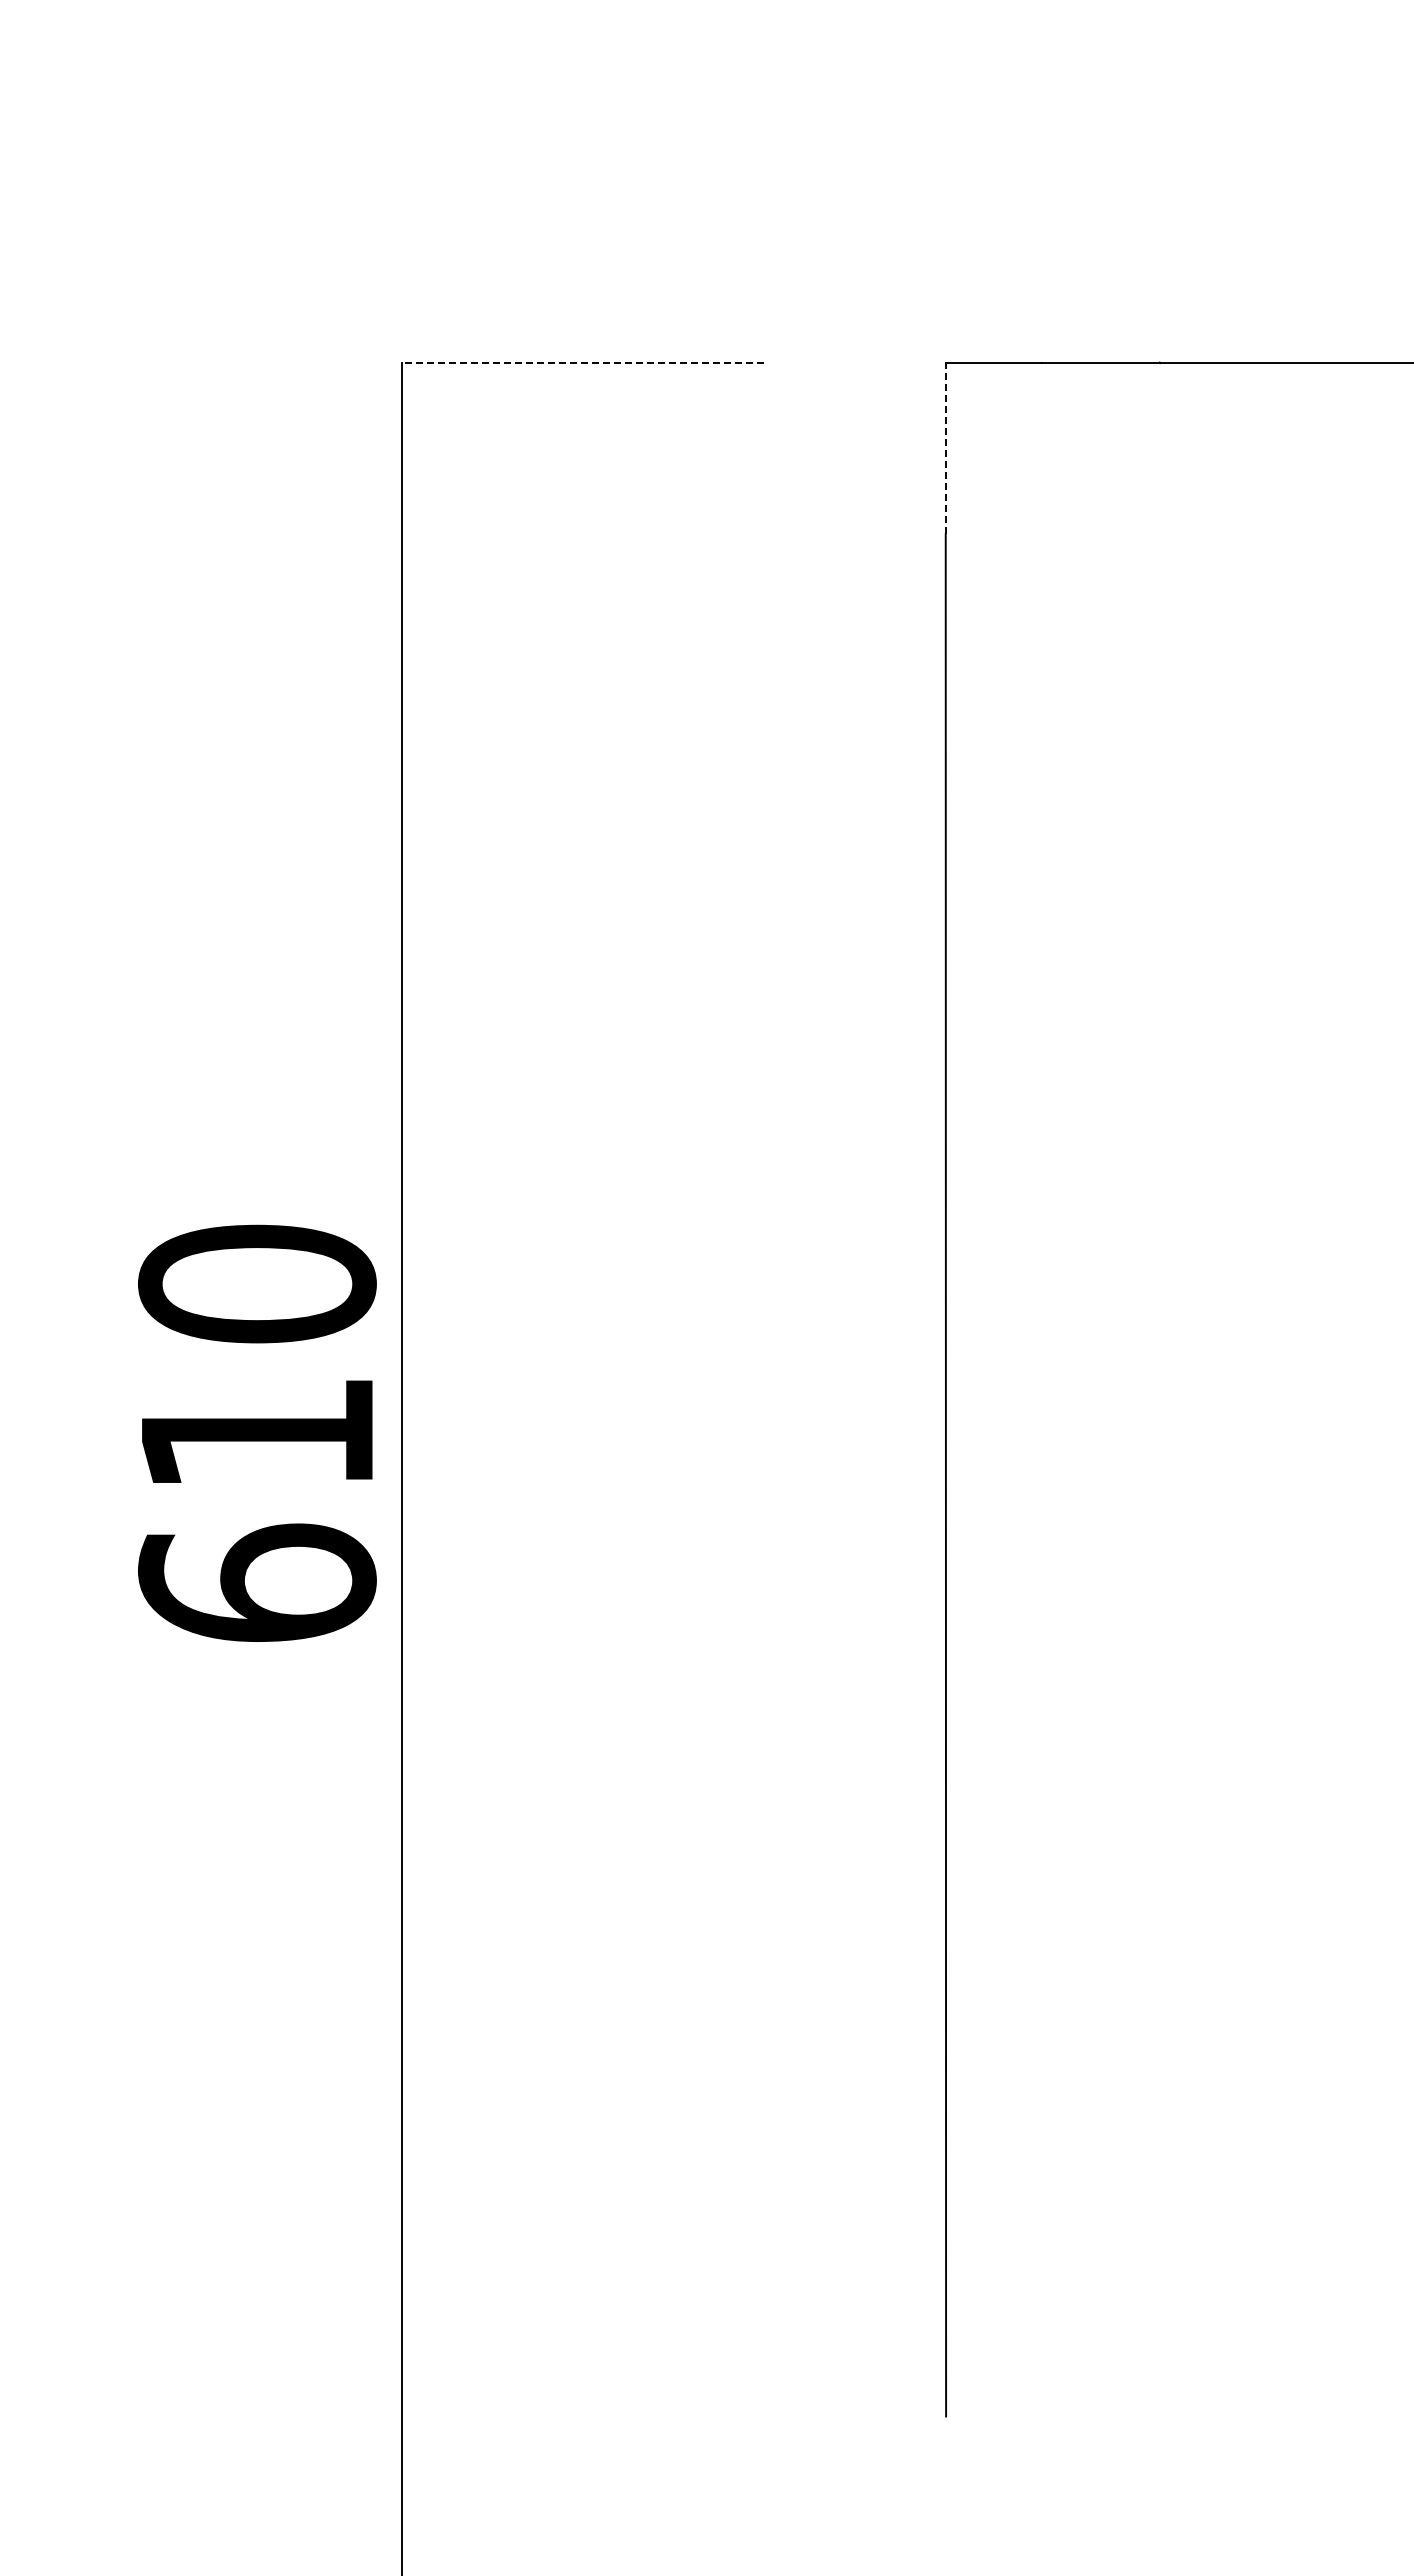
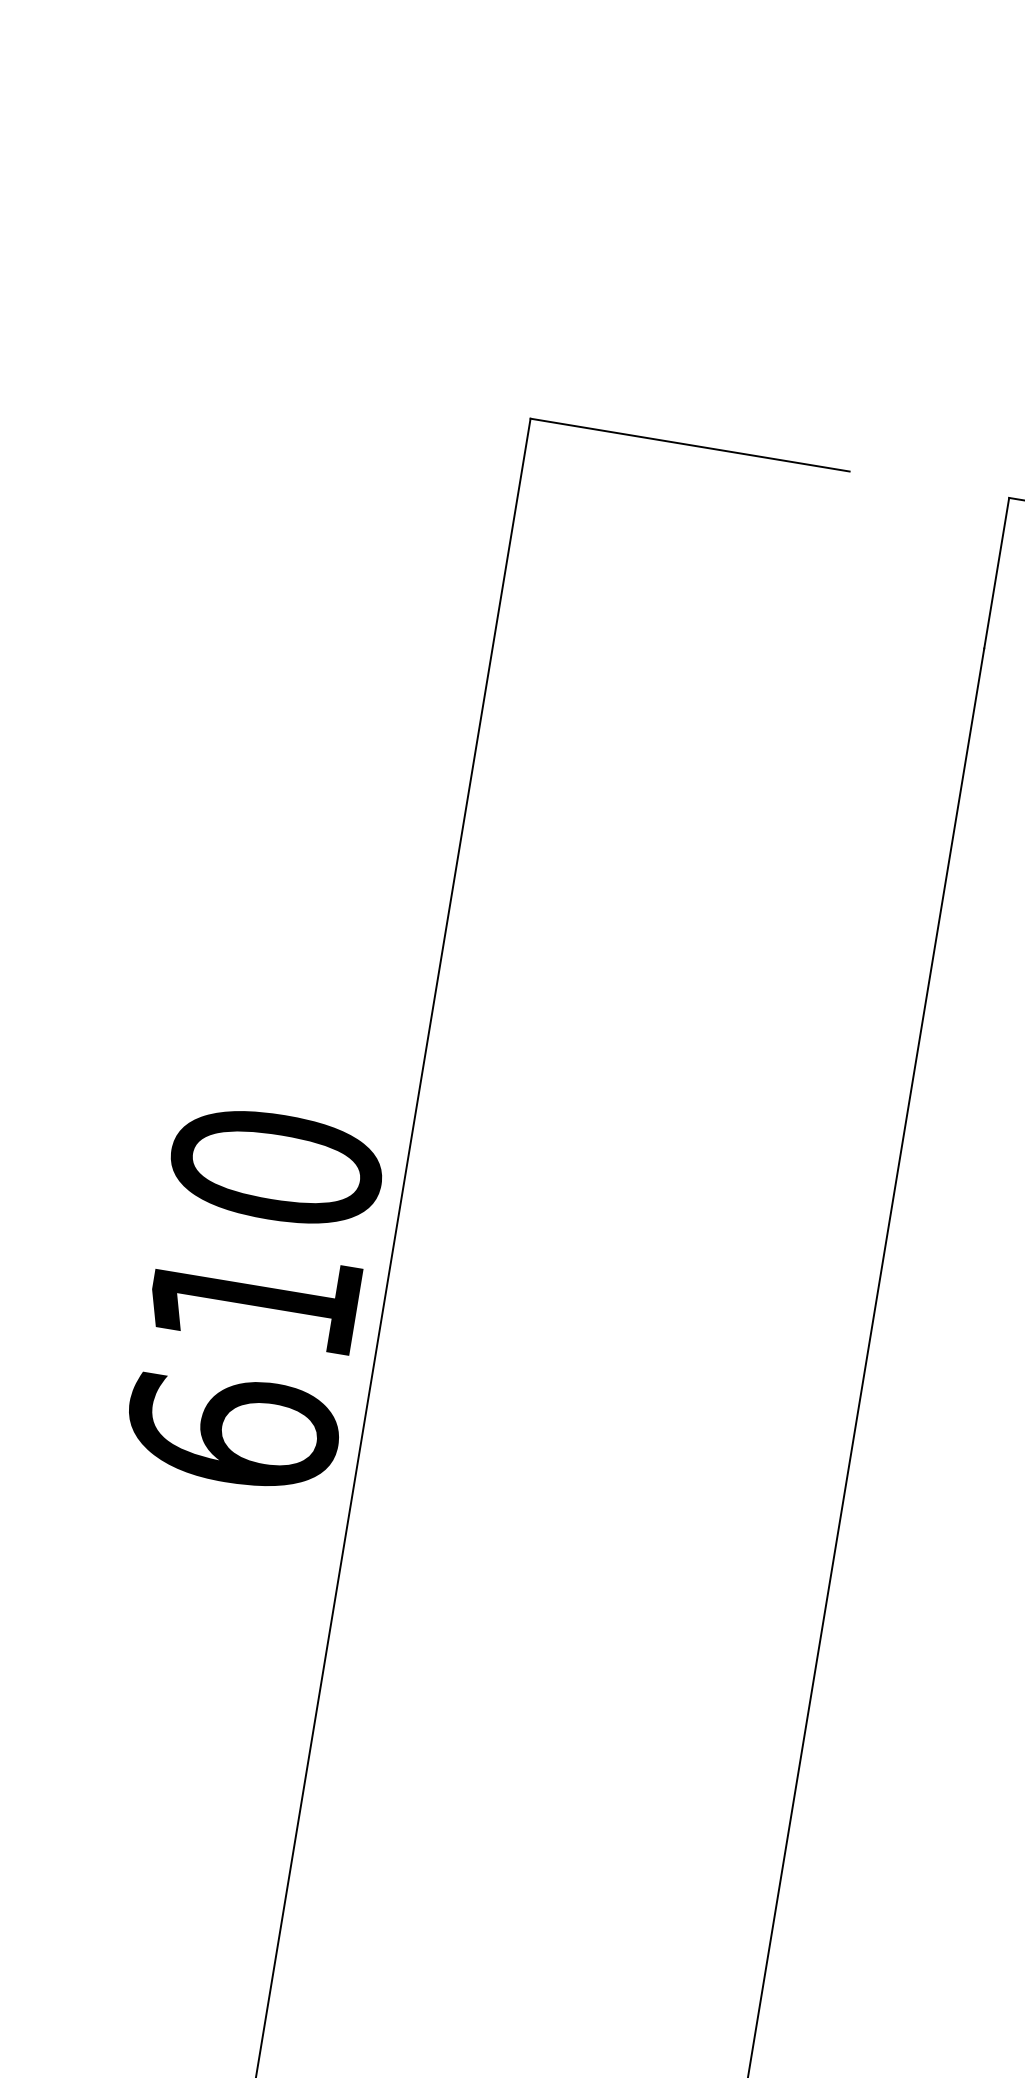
line: (582, 363) -> (689, 445), dashed -> solid
line: (945, 448) -> (996, 573), dashed -> solid
text: (257, 1432) -> (254, 1297), moved

